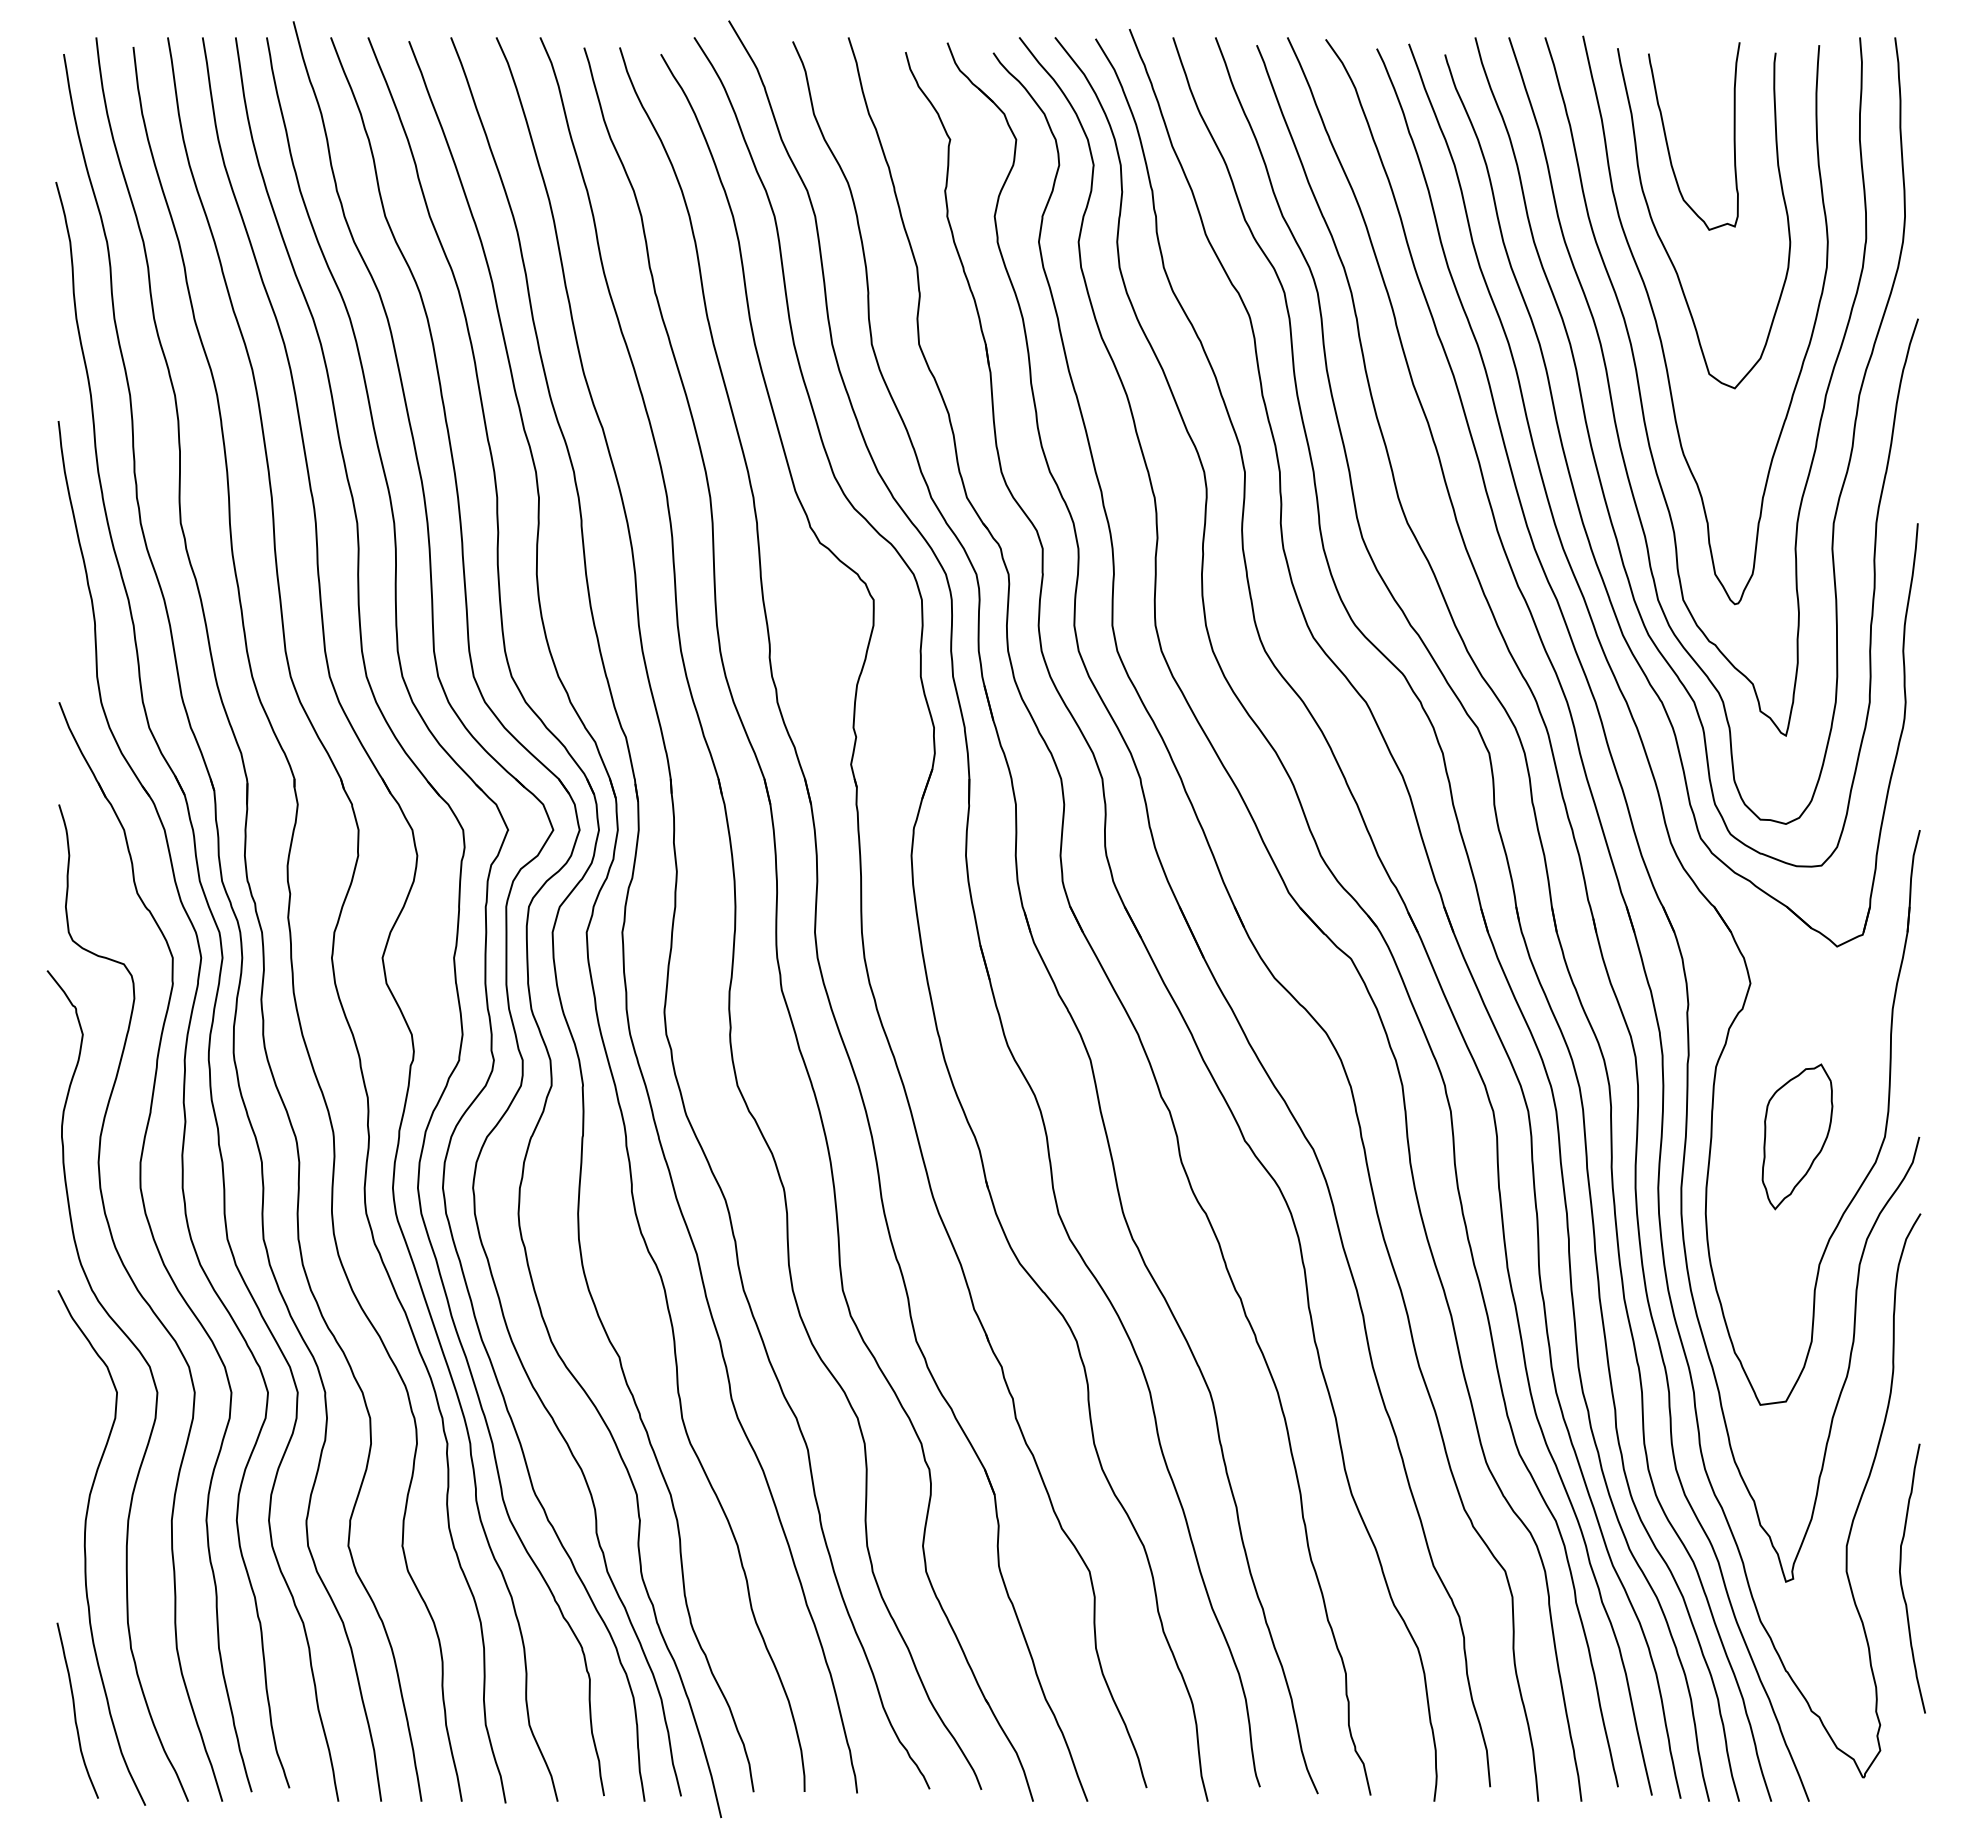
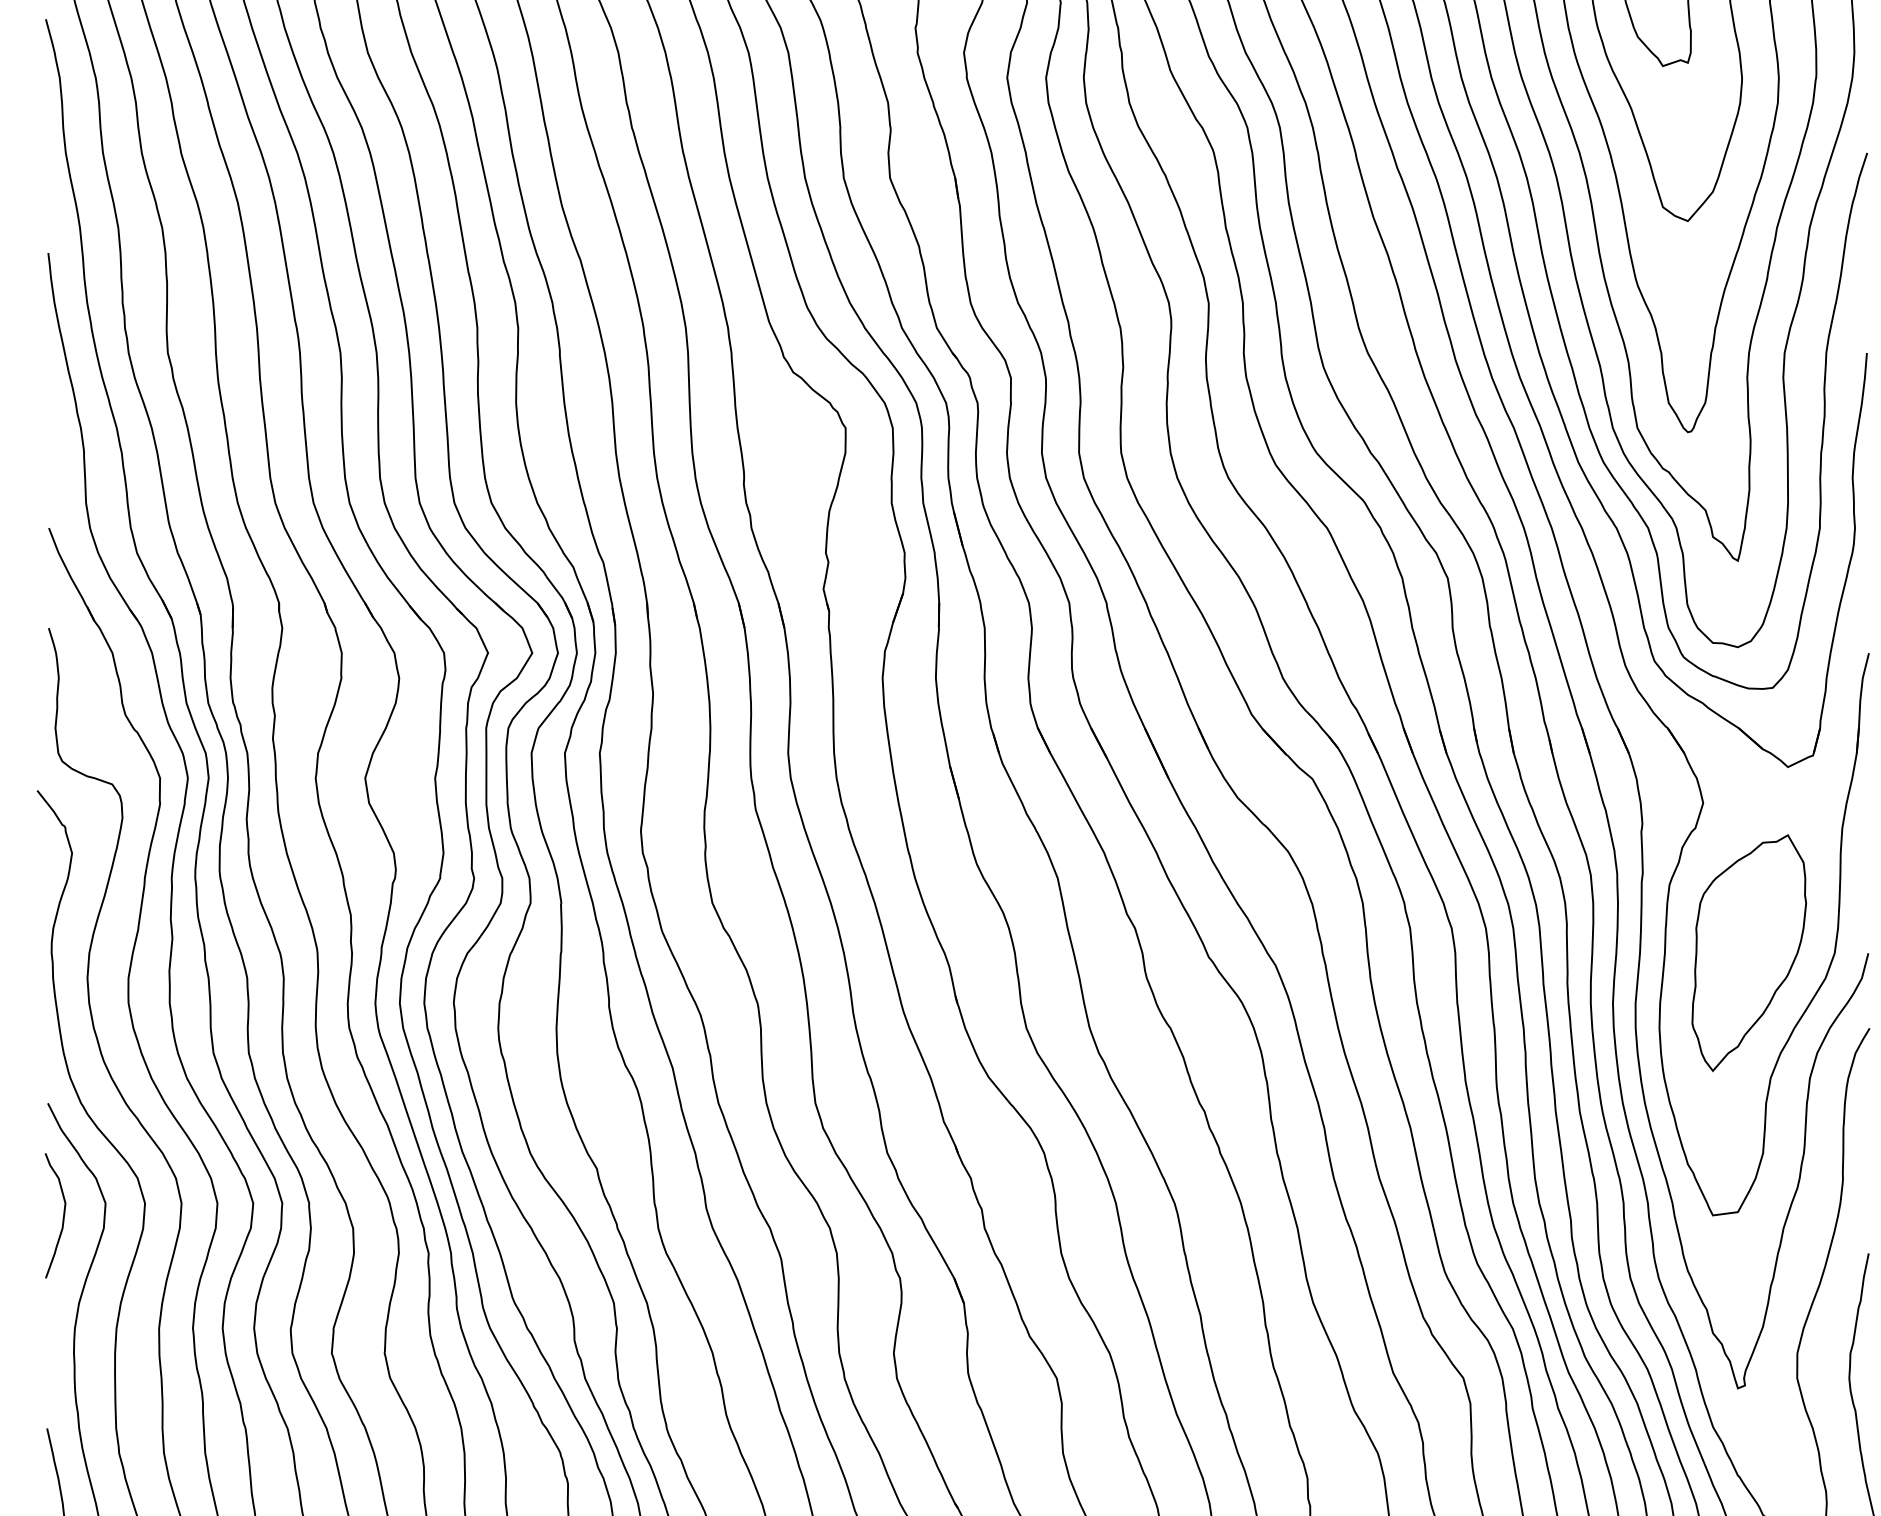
part: (1797, 1136) -> (1749, 952), size x1.67
curve: (73, 1405) -> (62, 1215), added

